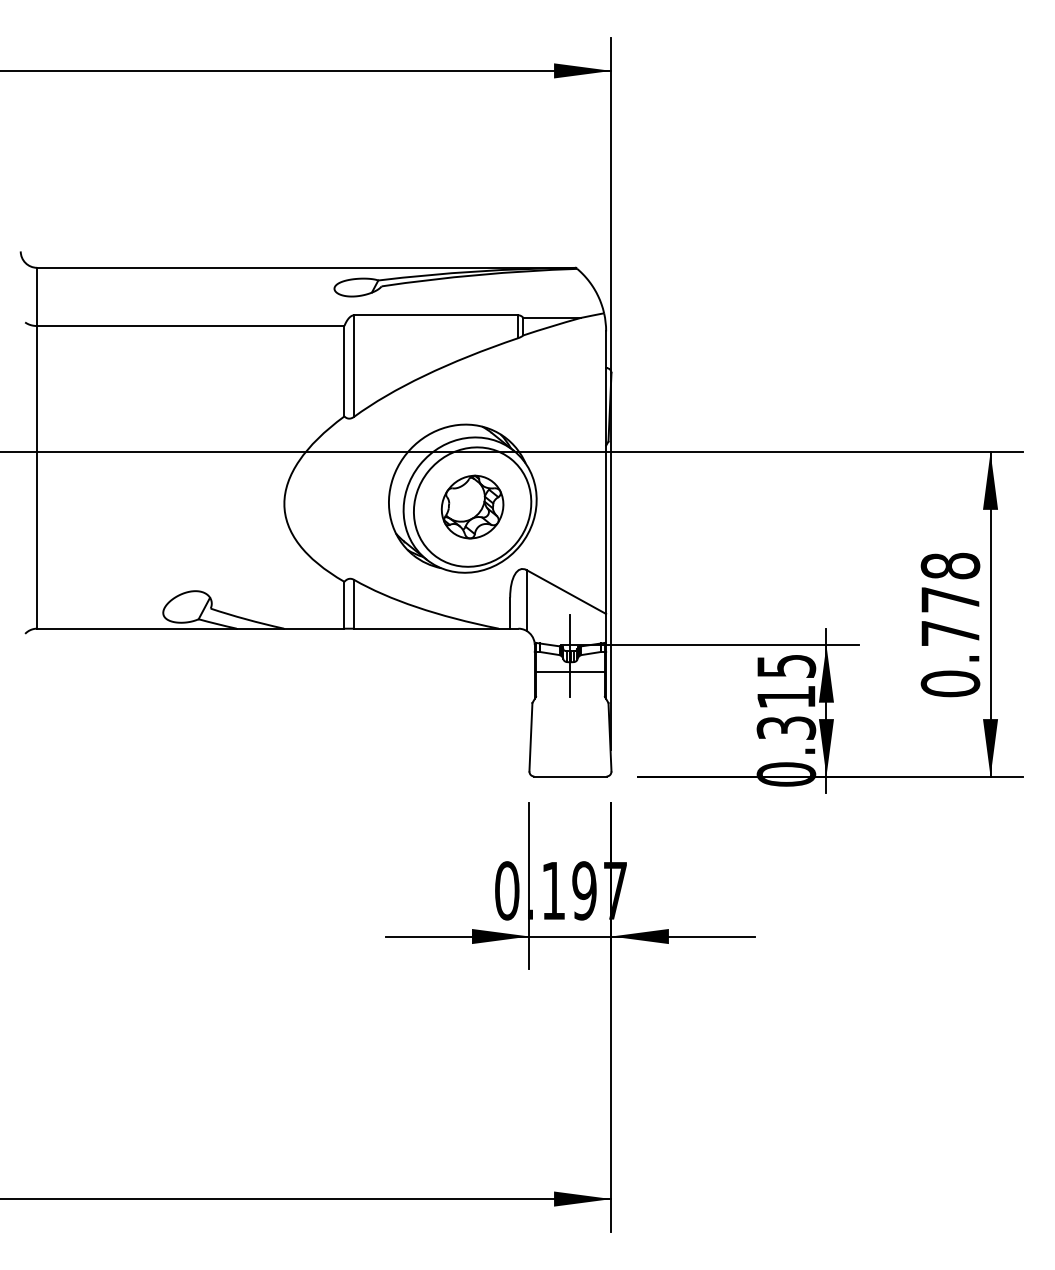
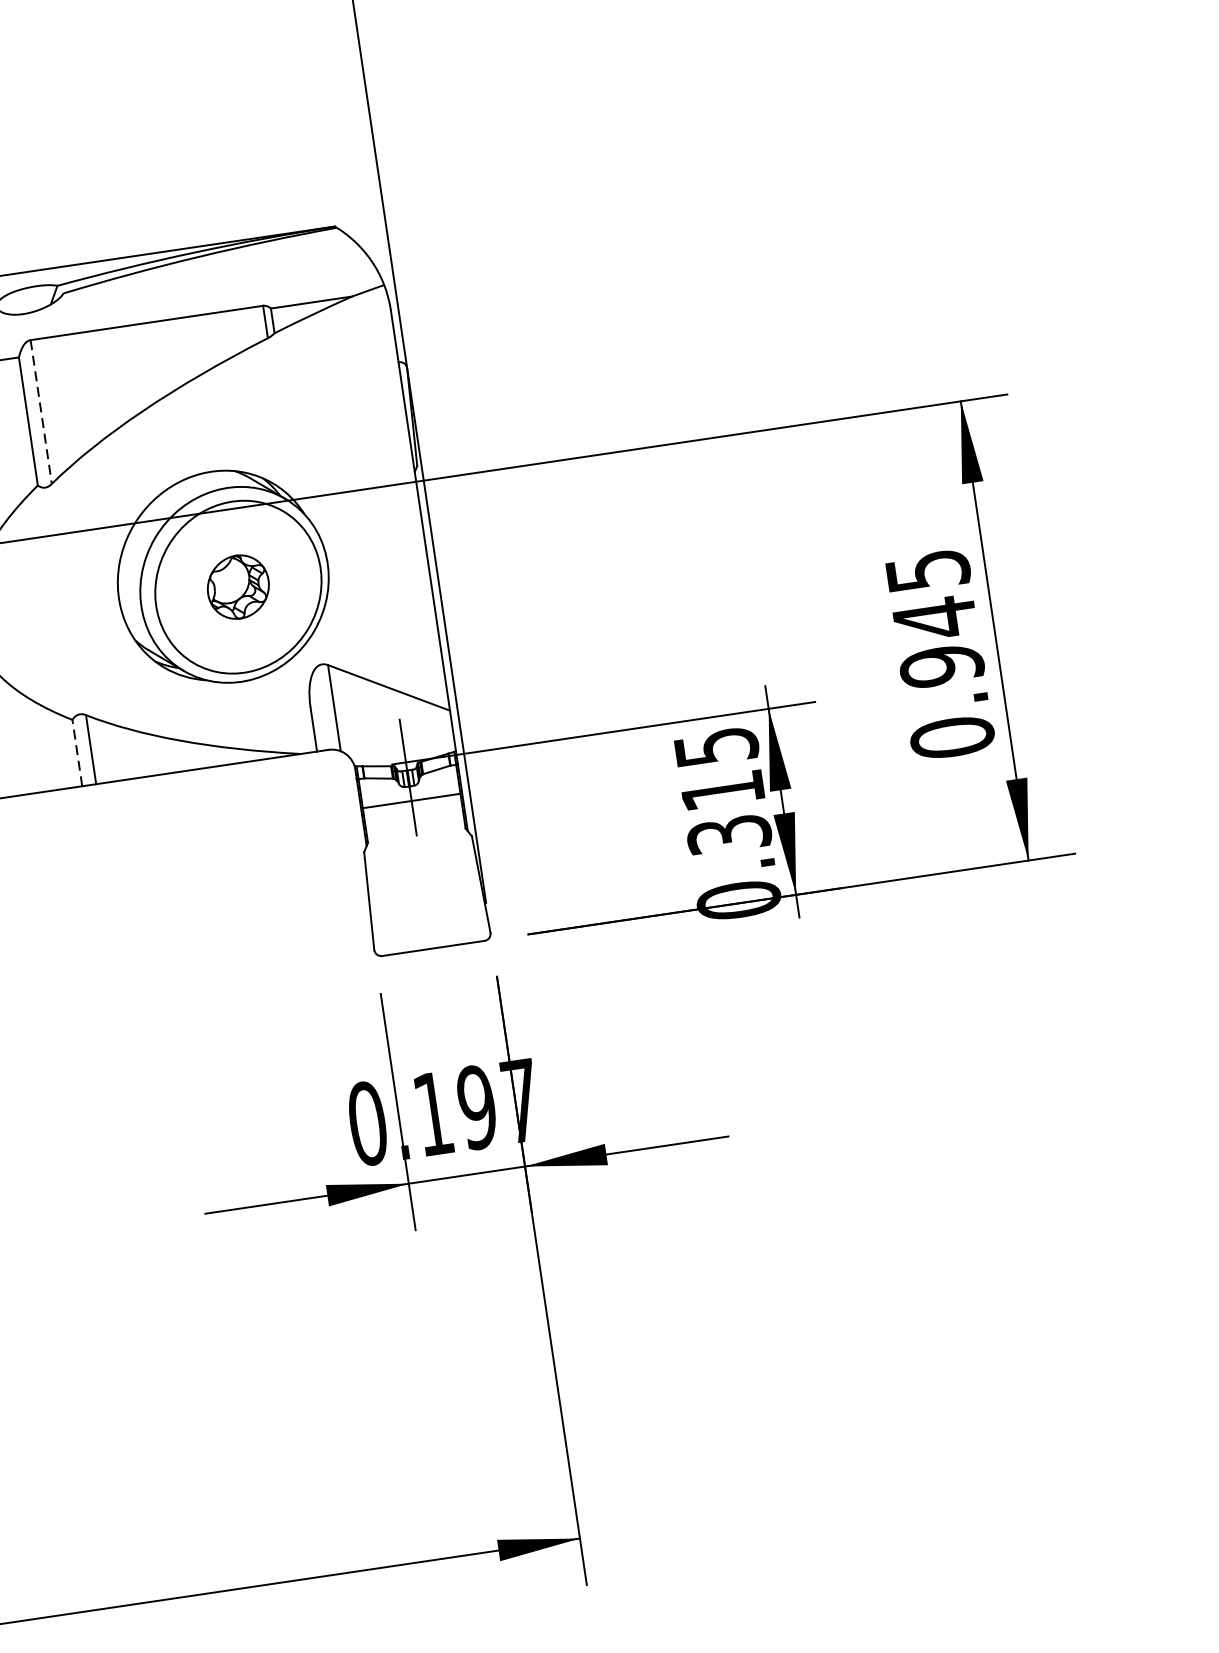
line: (354, 366) -> (41, 412), solid -> dashed
part: (472, 506) -> (238, 586), size x0.7
text: (950, 599) -> (934, 618), 0.778 -> 0.945
line: (344, 604) -> (77, 751), solid -> dashed

